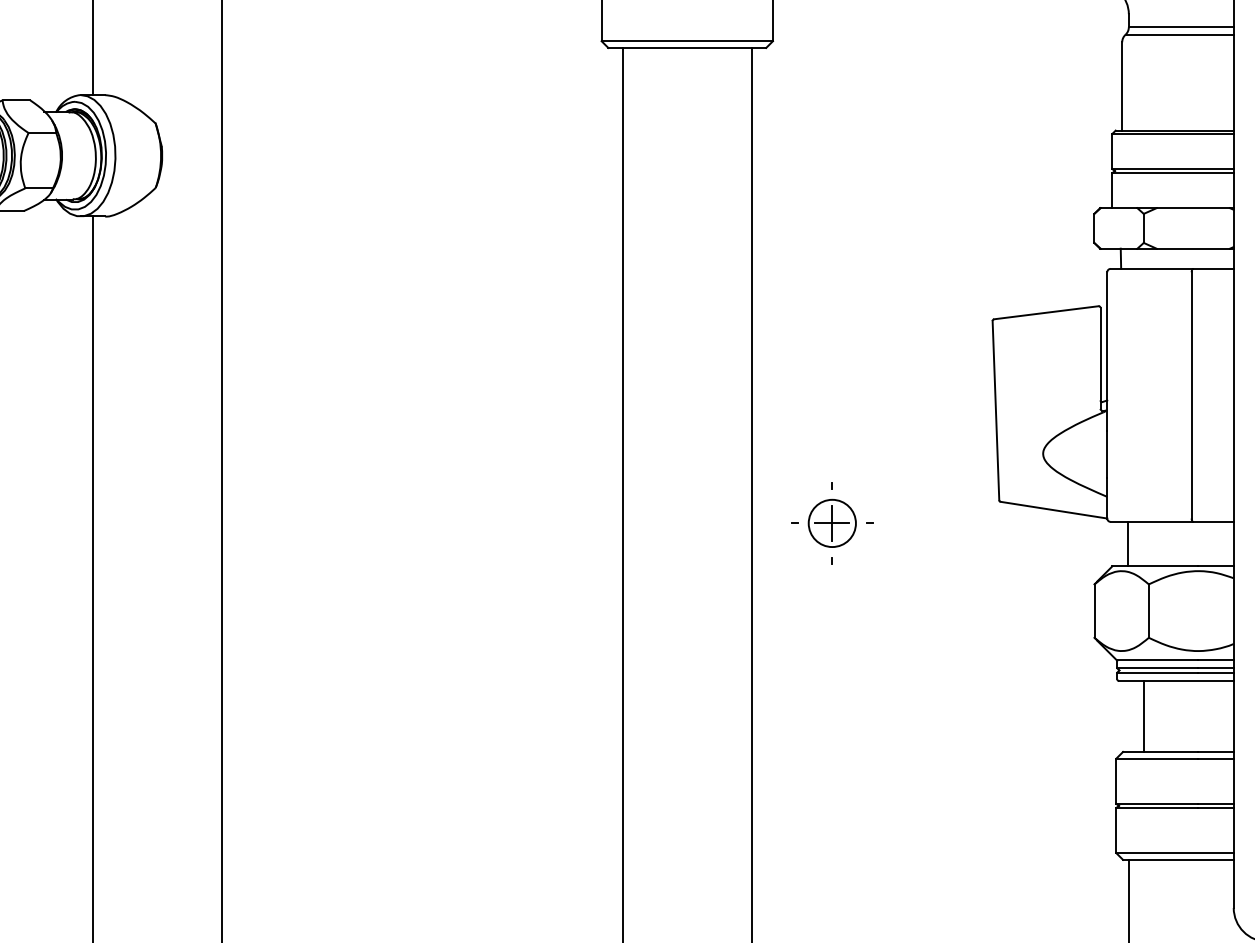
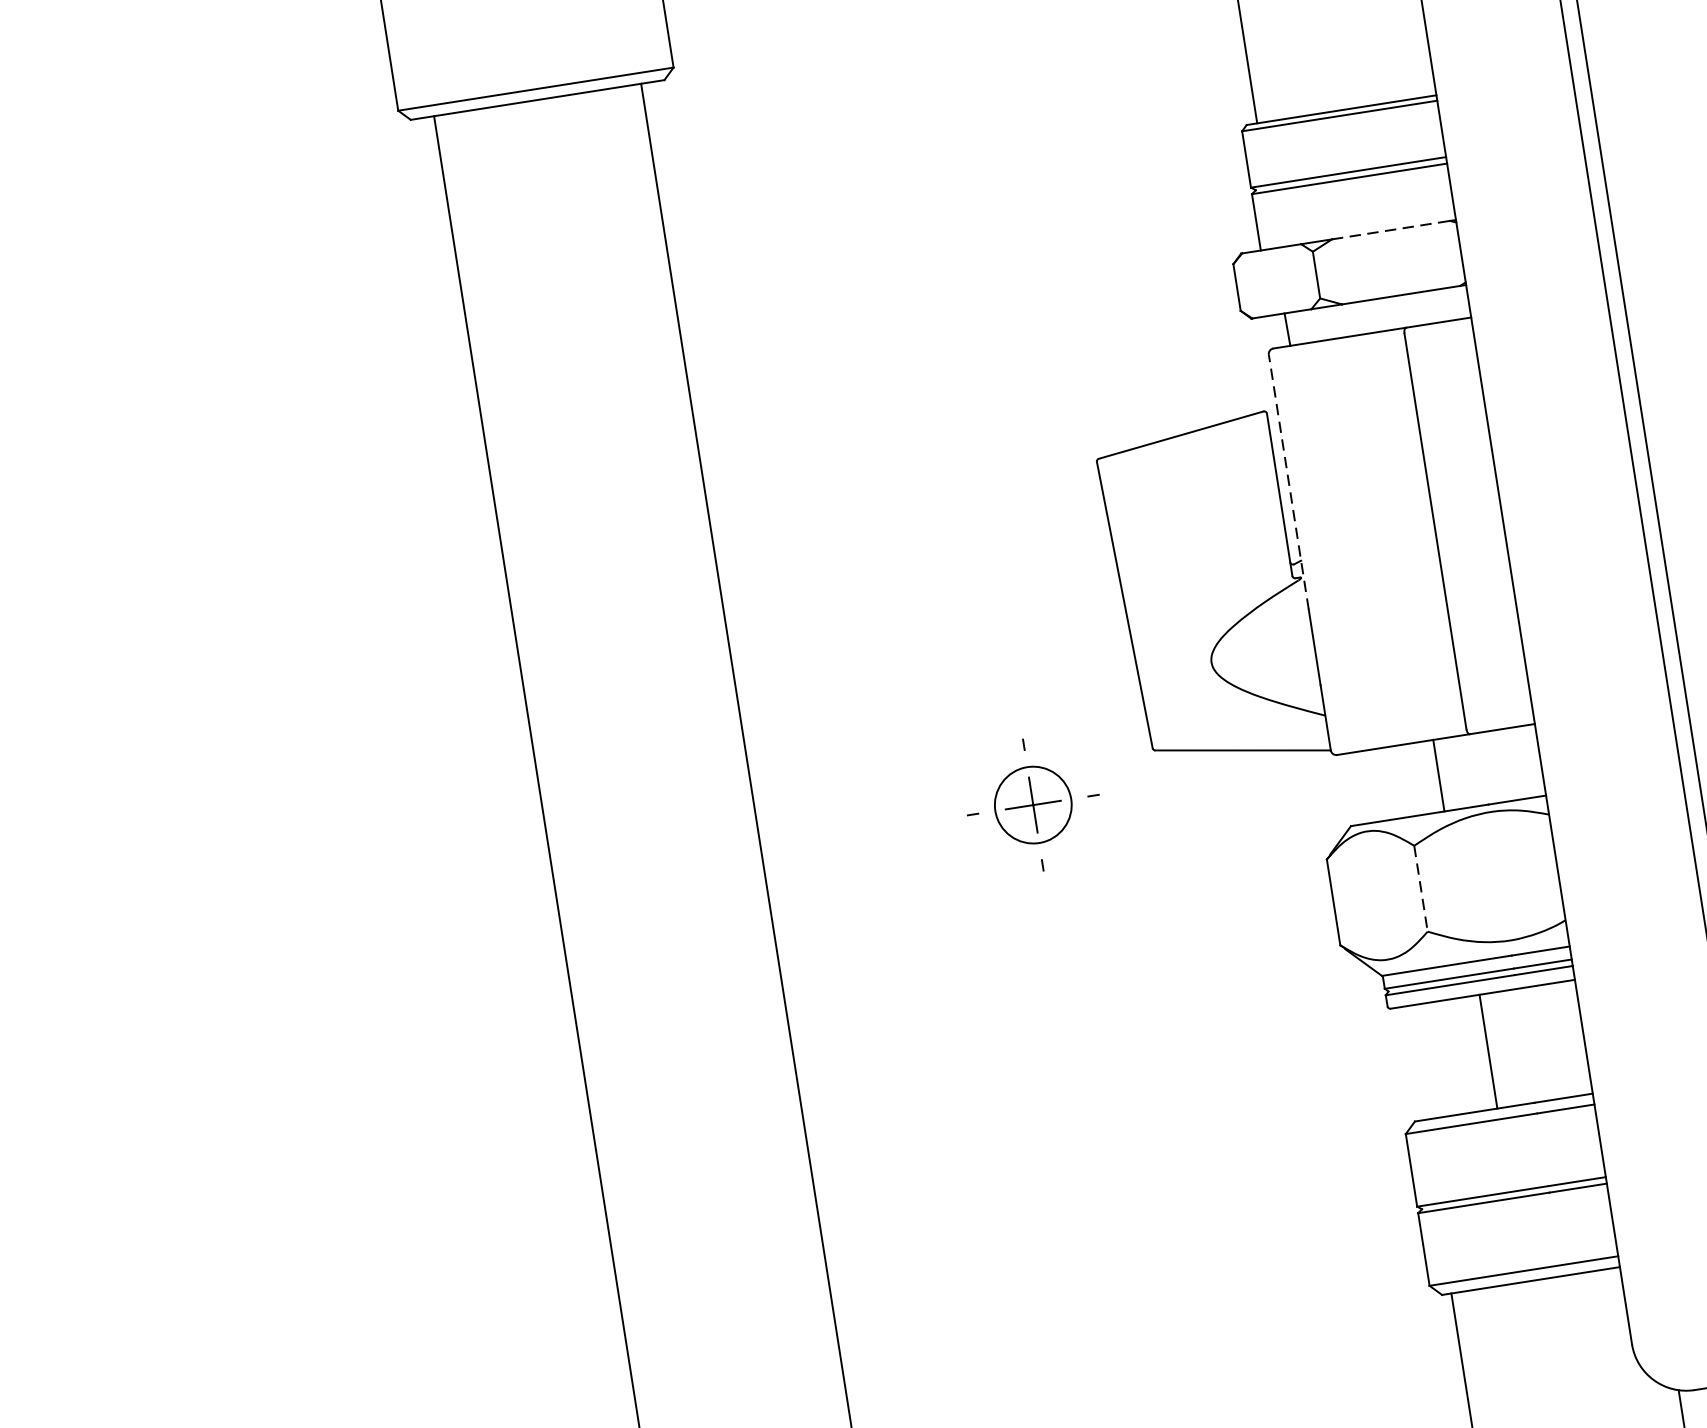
line: (1193, 208) -> (1391, 230), solid -> dashed
line: (1107, 351) -> (1289, 481), solid -> dashed
part: (832, 523) -> (1033, 805), moved
line: (1127, 543) -> (1438, 774), moved
line: (1148, 611) -> (1420, 889), solid -> dashed
line: (1144, 716) -> (1488, 1051), moved

